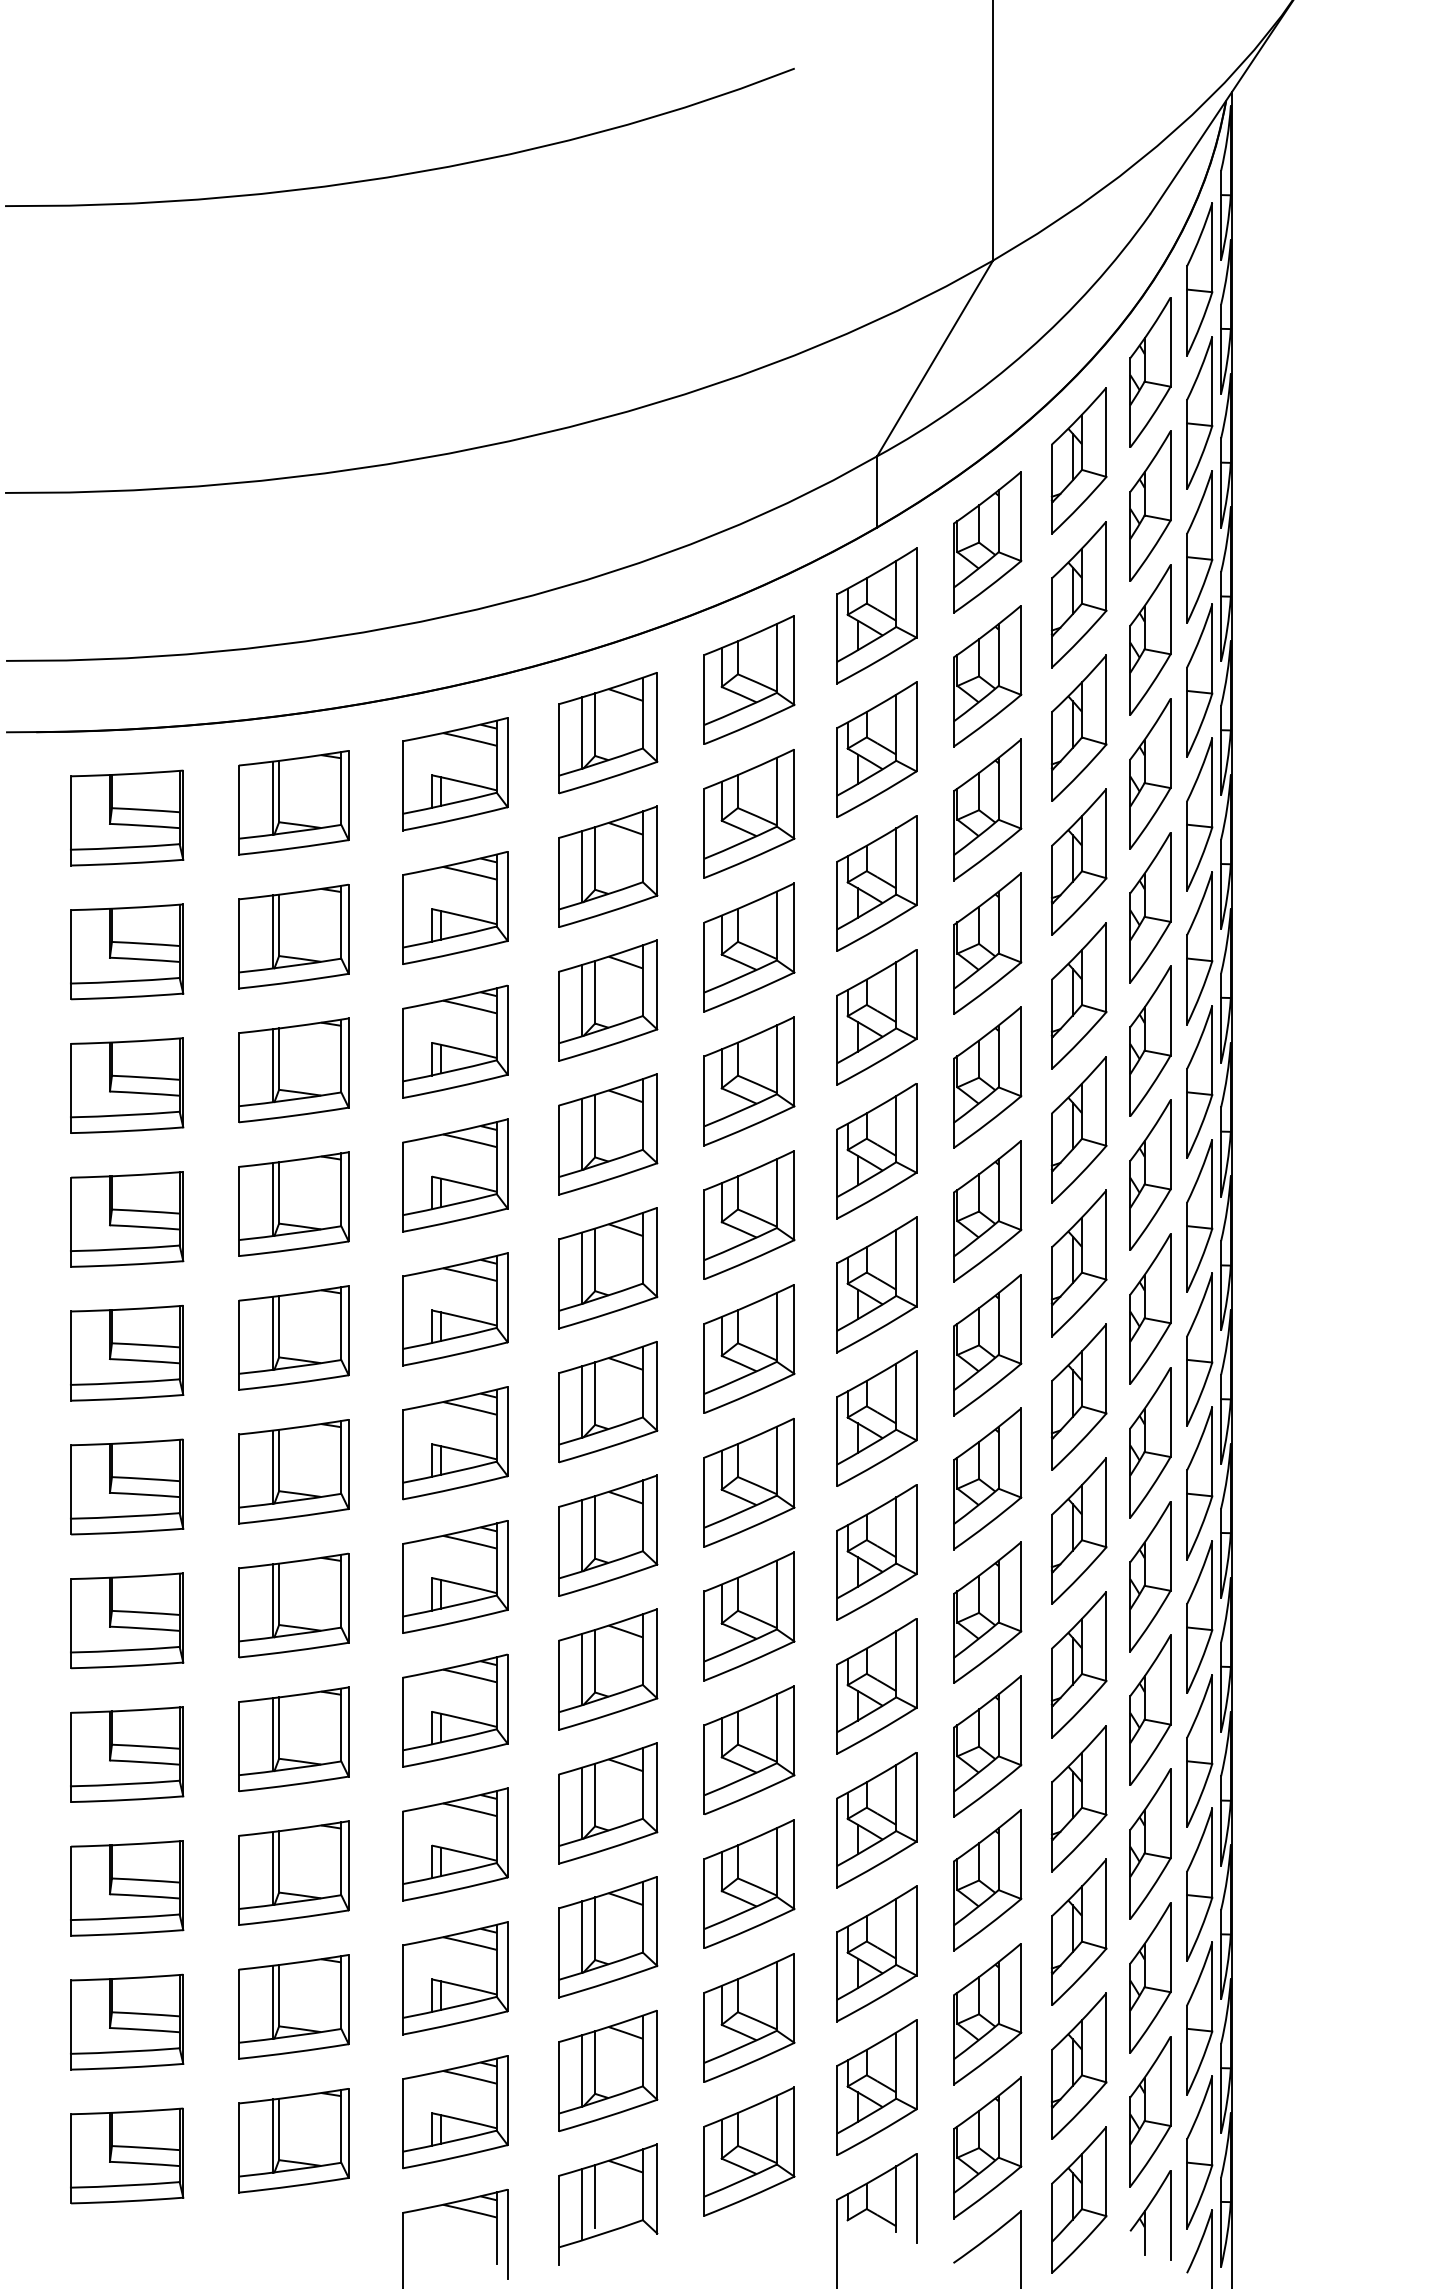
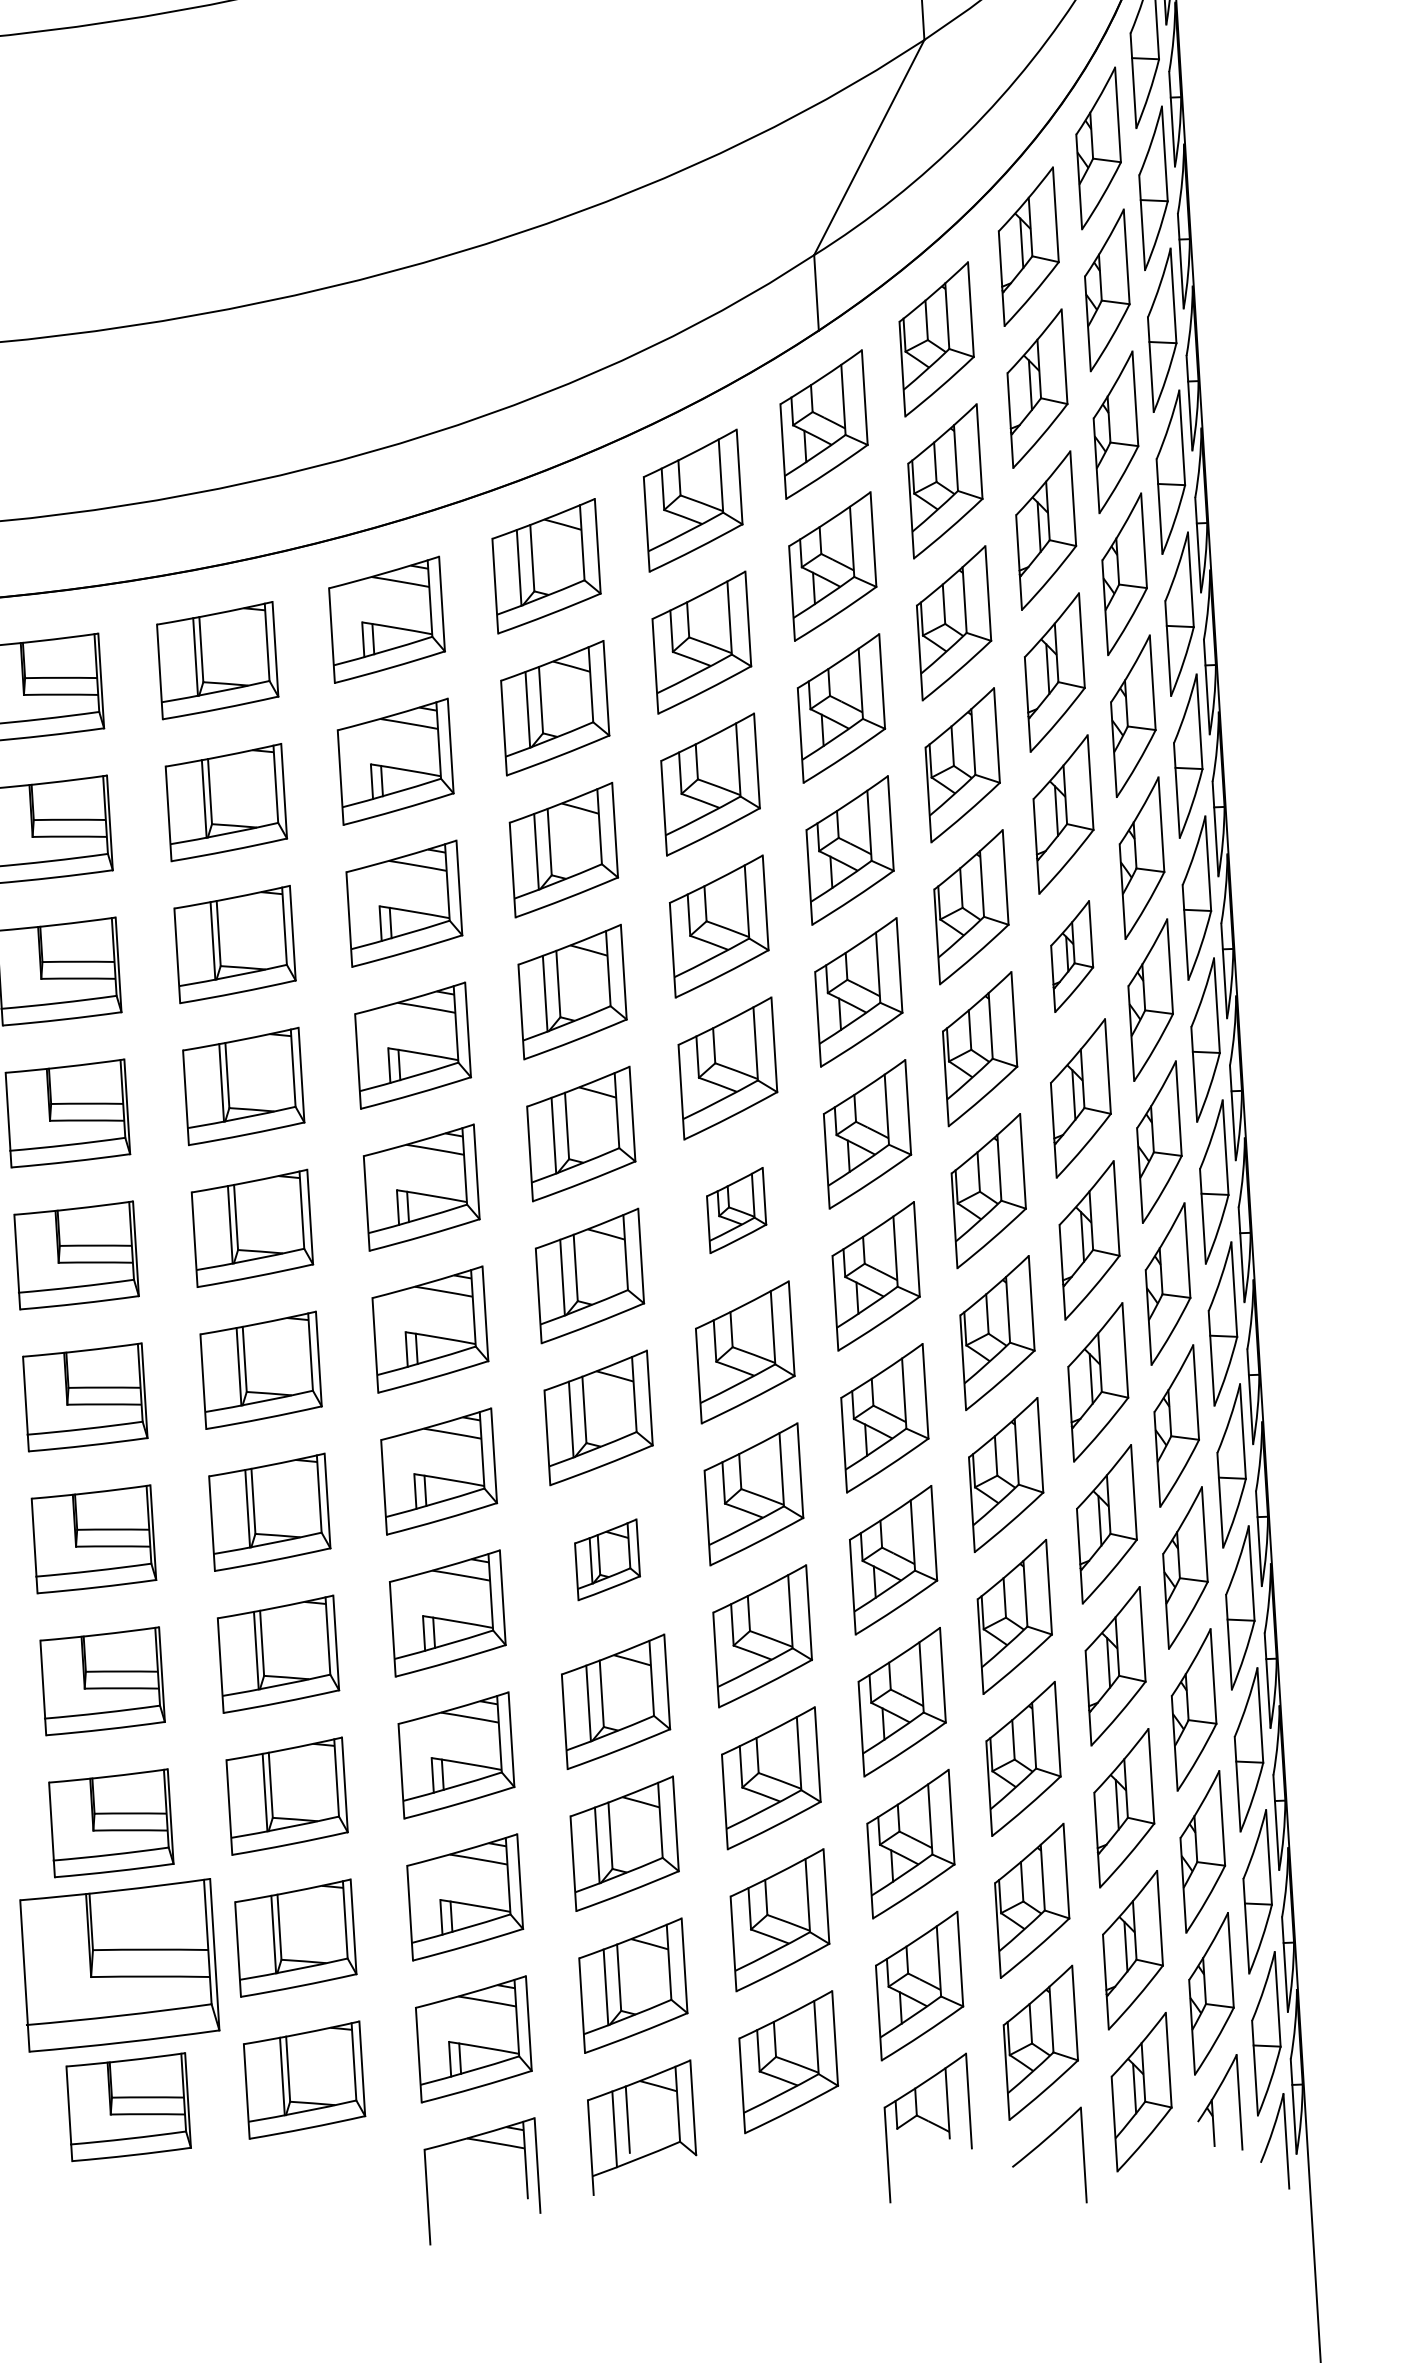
part: (1078, 1129) -> (1071, 956), size x0.7
part: (749, 1348) -> (736, 1210), size x0.6
part: (608, 1669) -> (607, 1559), size x0.6
part: (127, 2021) -> (120, 1964), size x1.6

